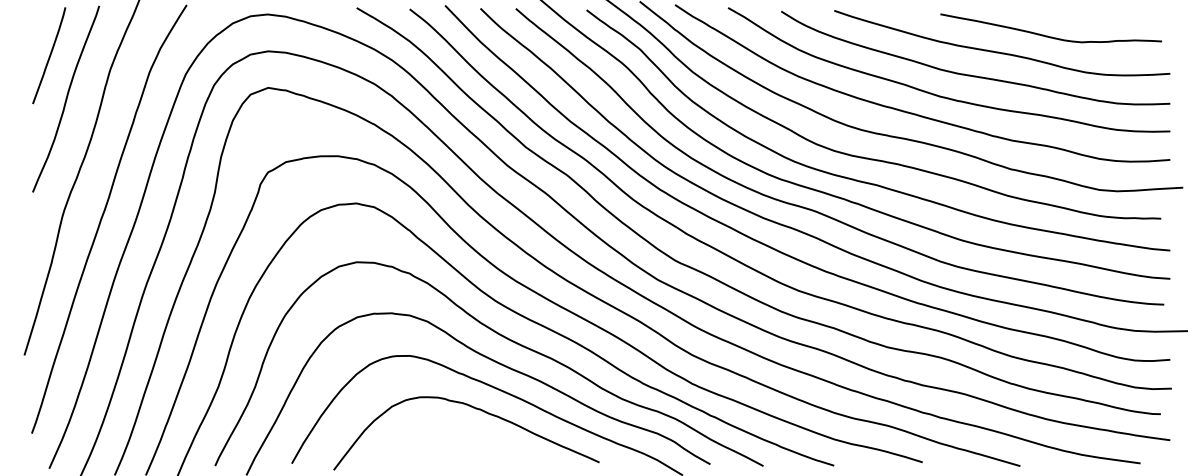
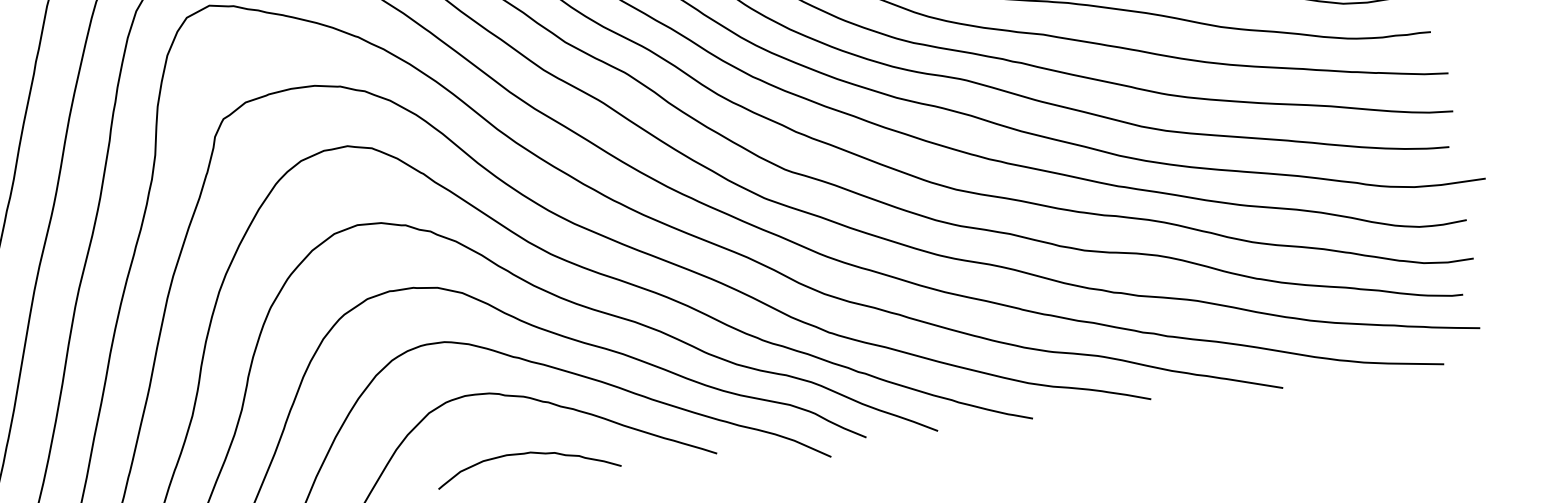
curve: (459, 445) -> (526, 454), added

